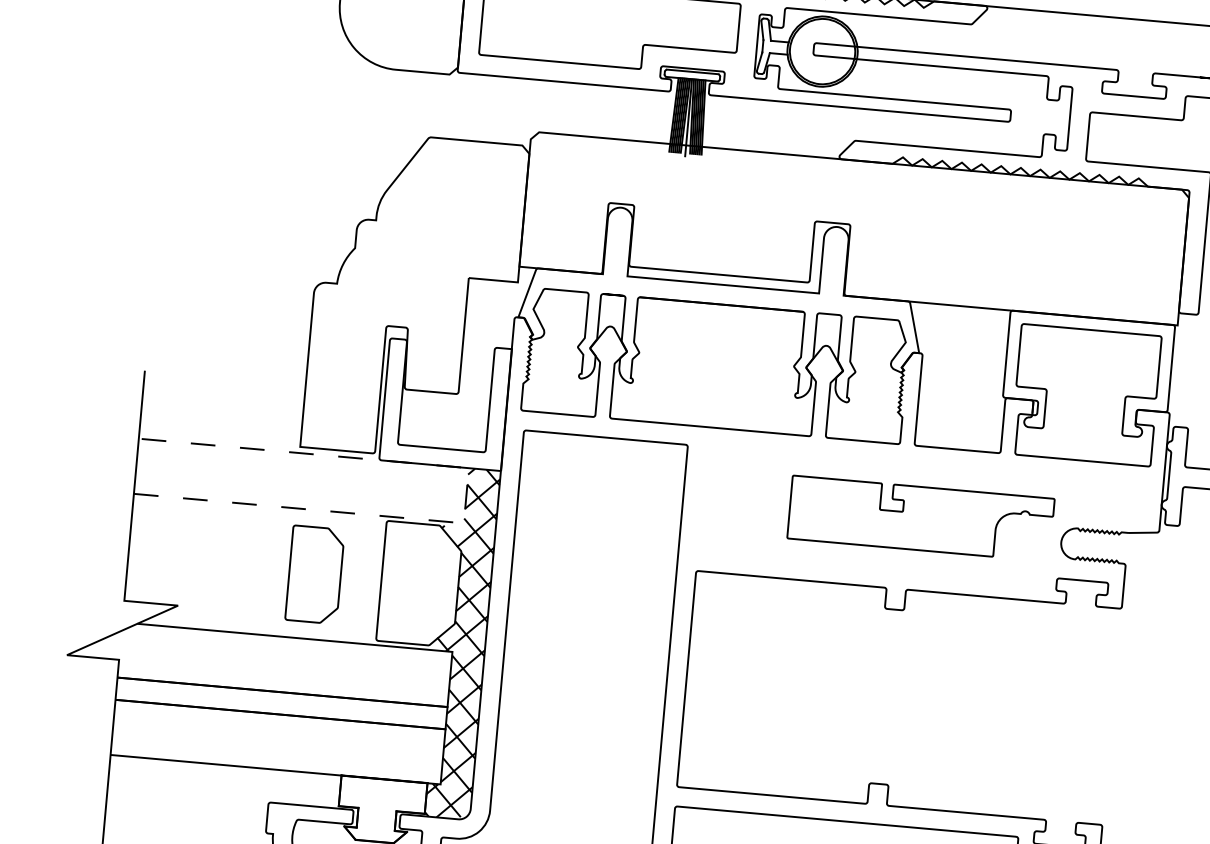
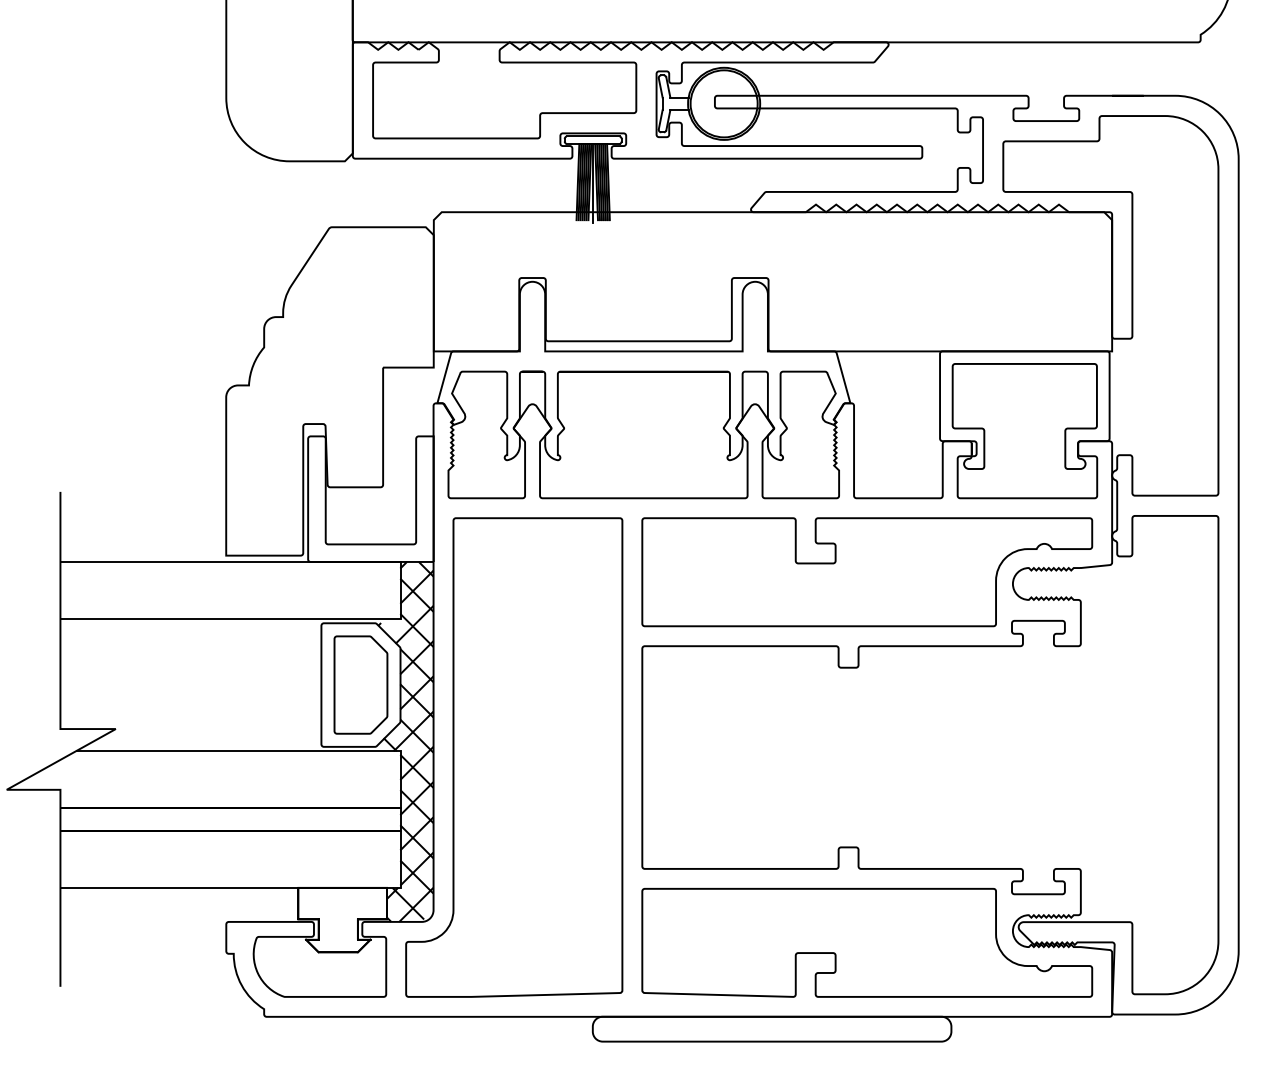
line: (466, 494) -> (400, 589), dashed -> solid
part: (921, 518) -> (867, 572), size x1.67
part: (314, 574) -> (360, 684), moved

